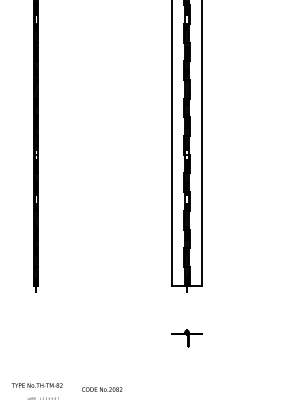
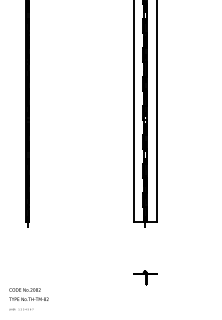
part: (186, 338) -> (144, 277), moved
text: (102, 389) -> (25, 289), moved
text: (42, 398) -> (20, 309), moved

